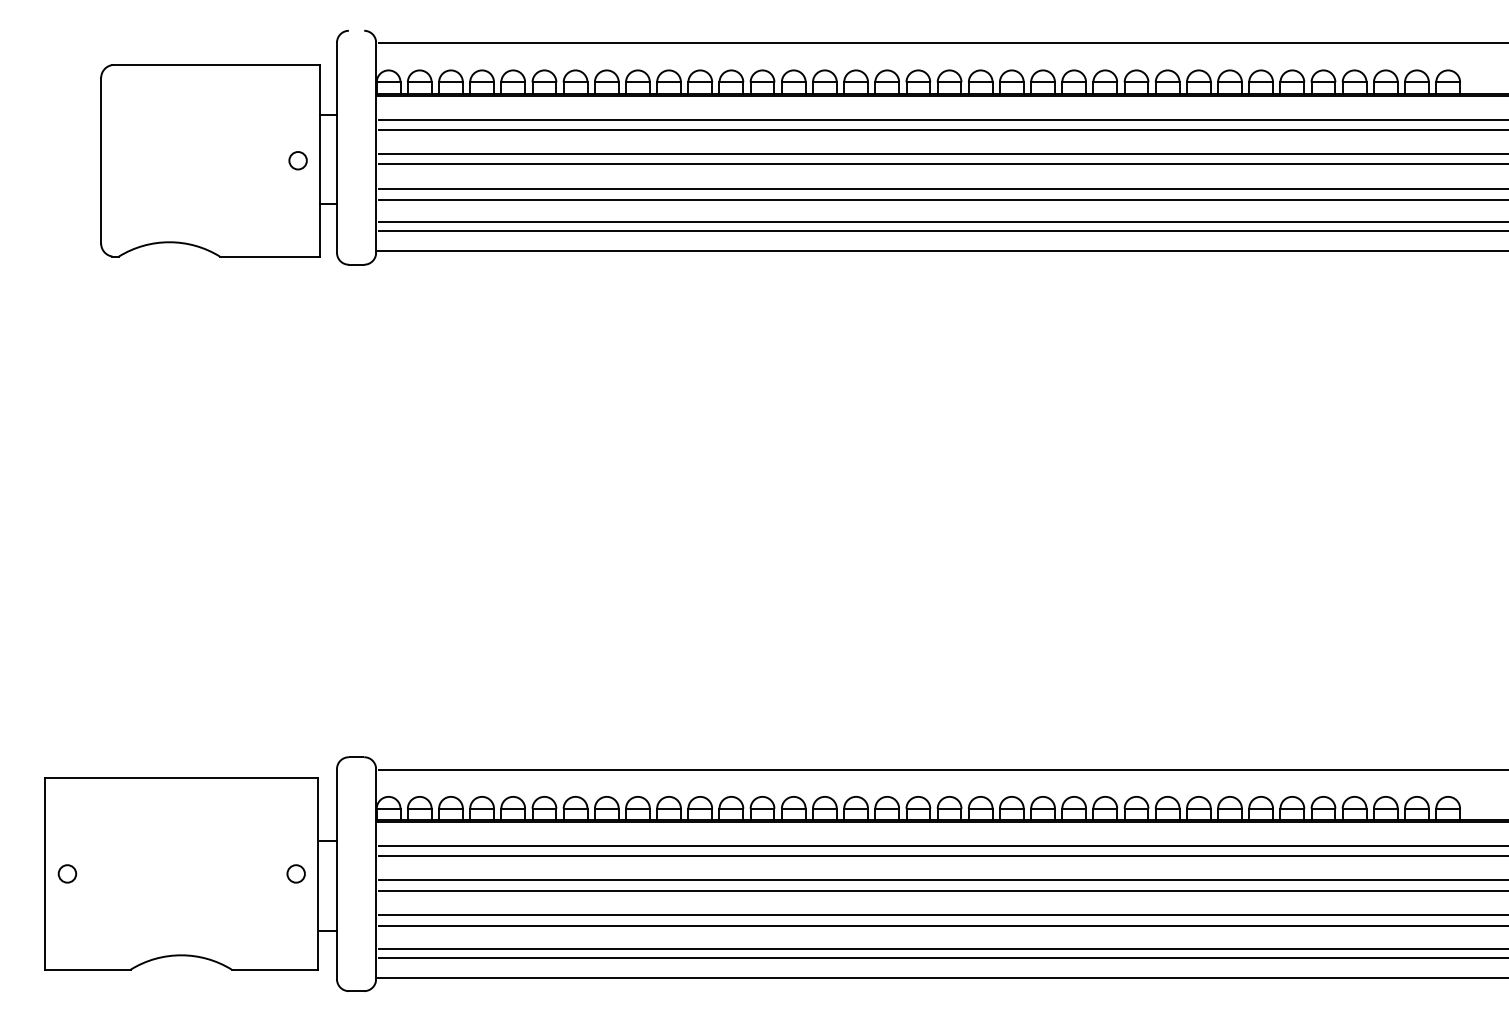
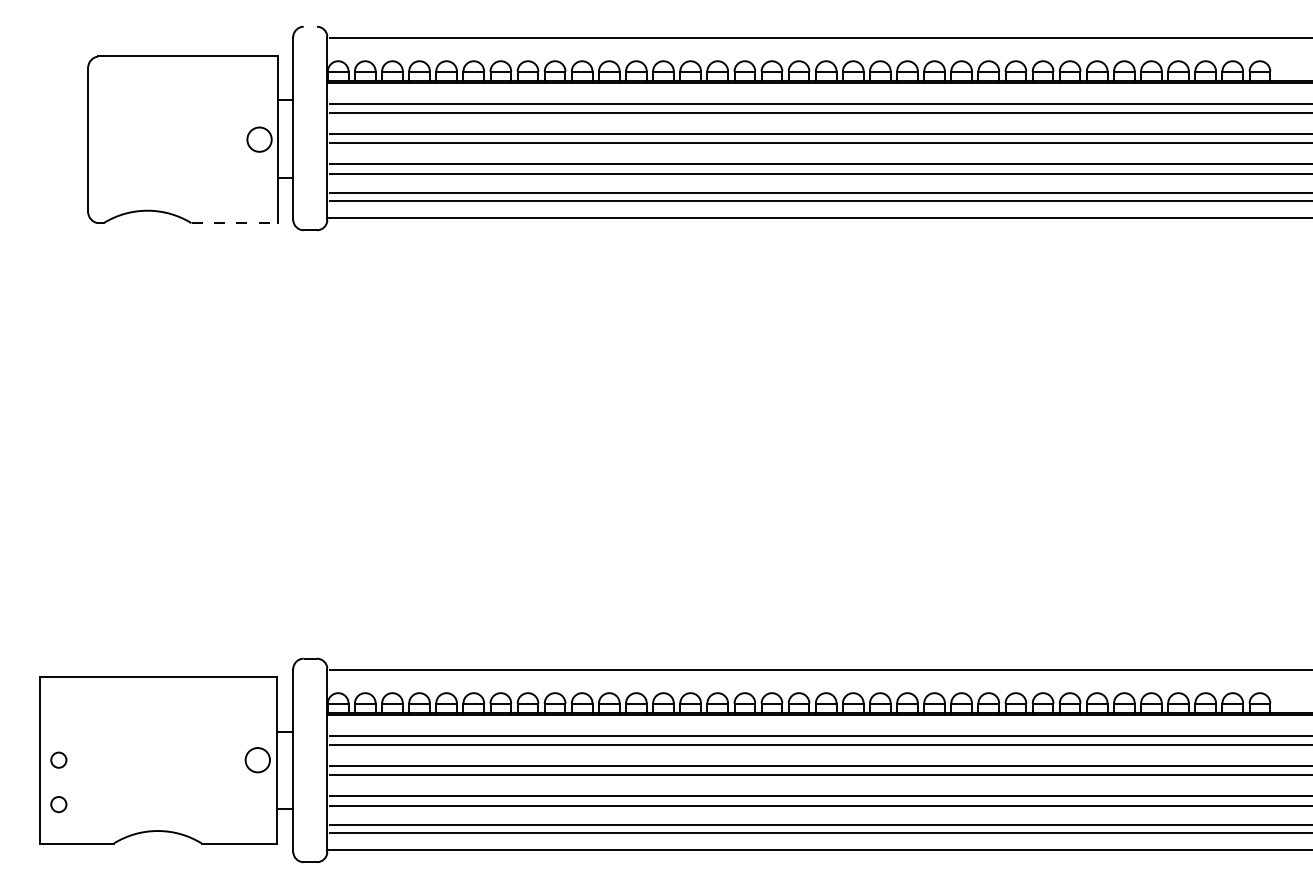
circle: (297, 160) -> (258, 139), size x1.6
line: (269, 256) -> (234, 223), solid -> dashed
circle: (295, 873) -> (257, 759), size x1.6
circle: (67, 924) -> (58, 804), added

